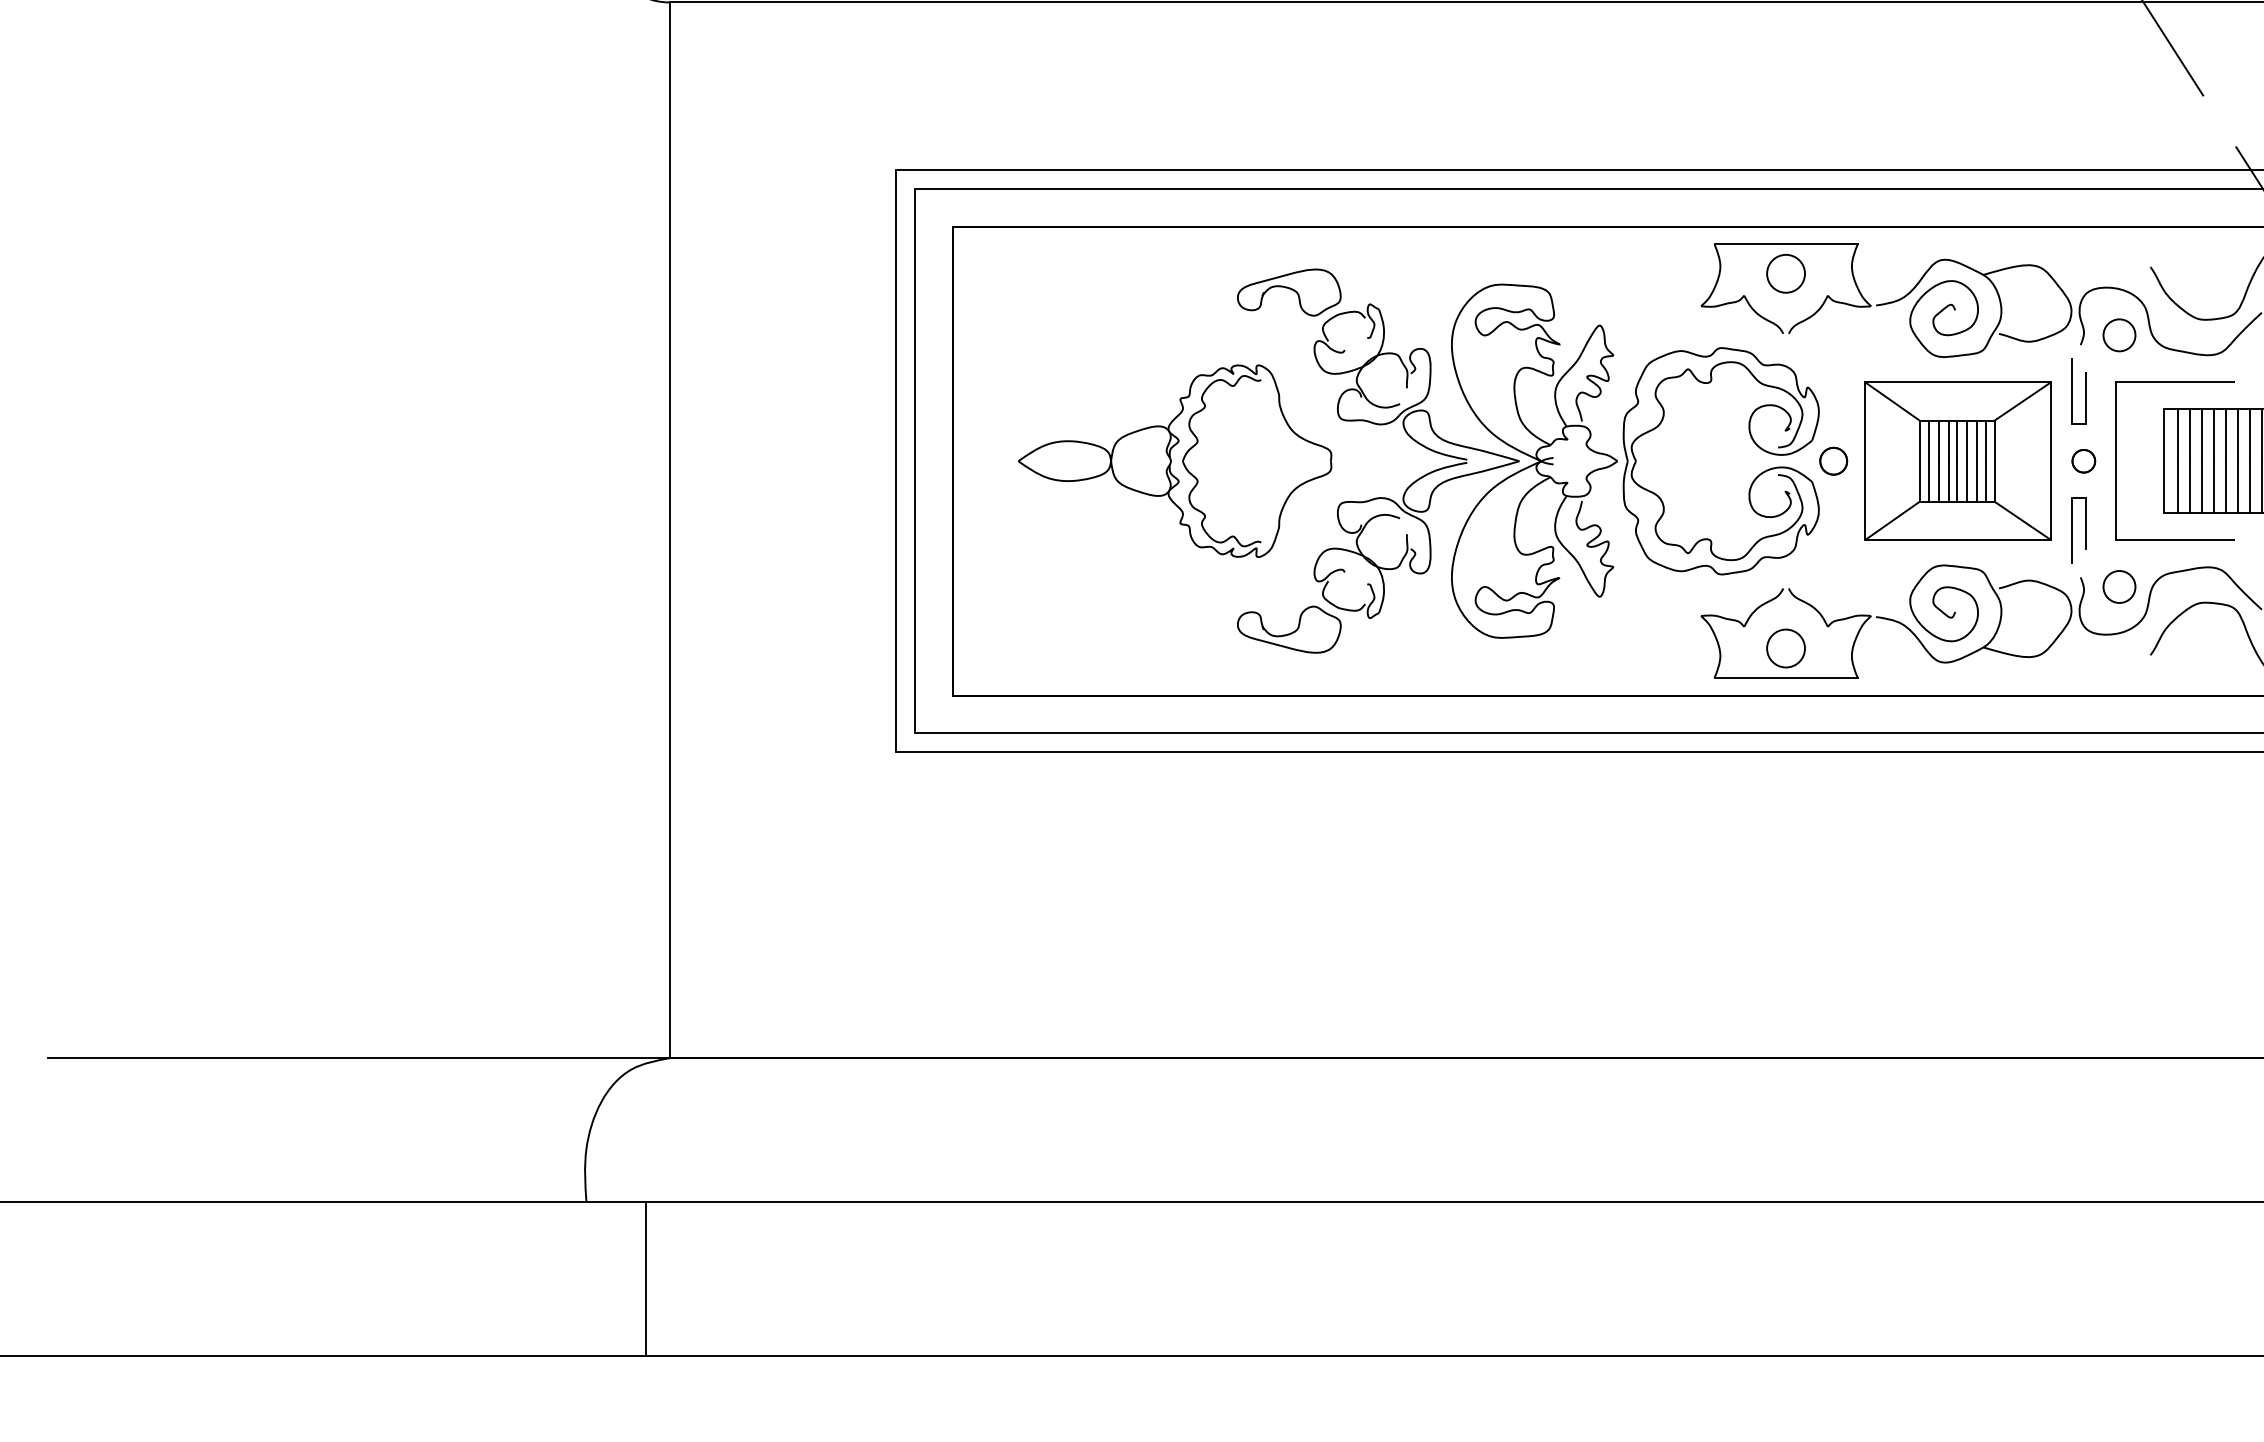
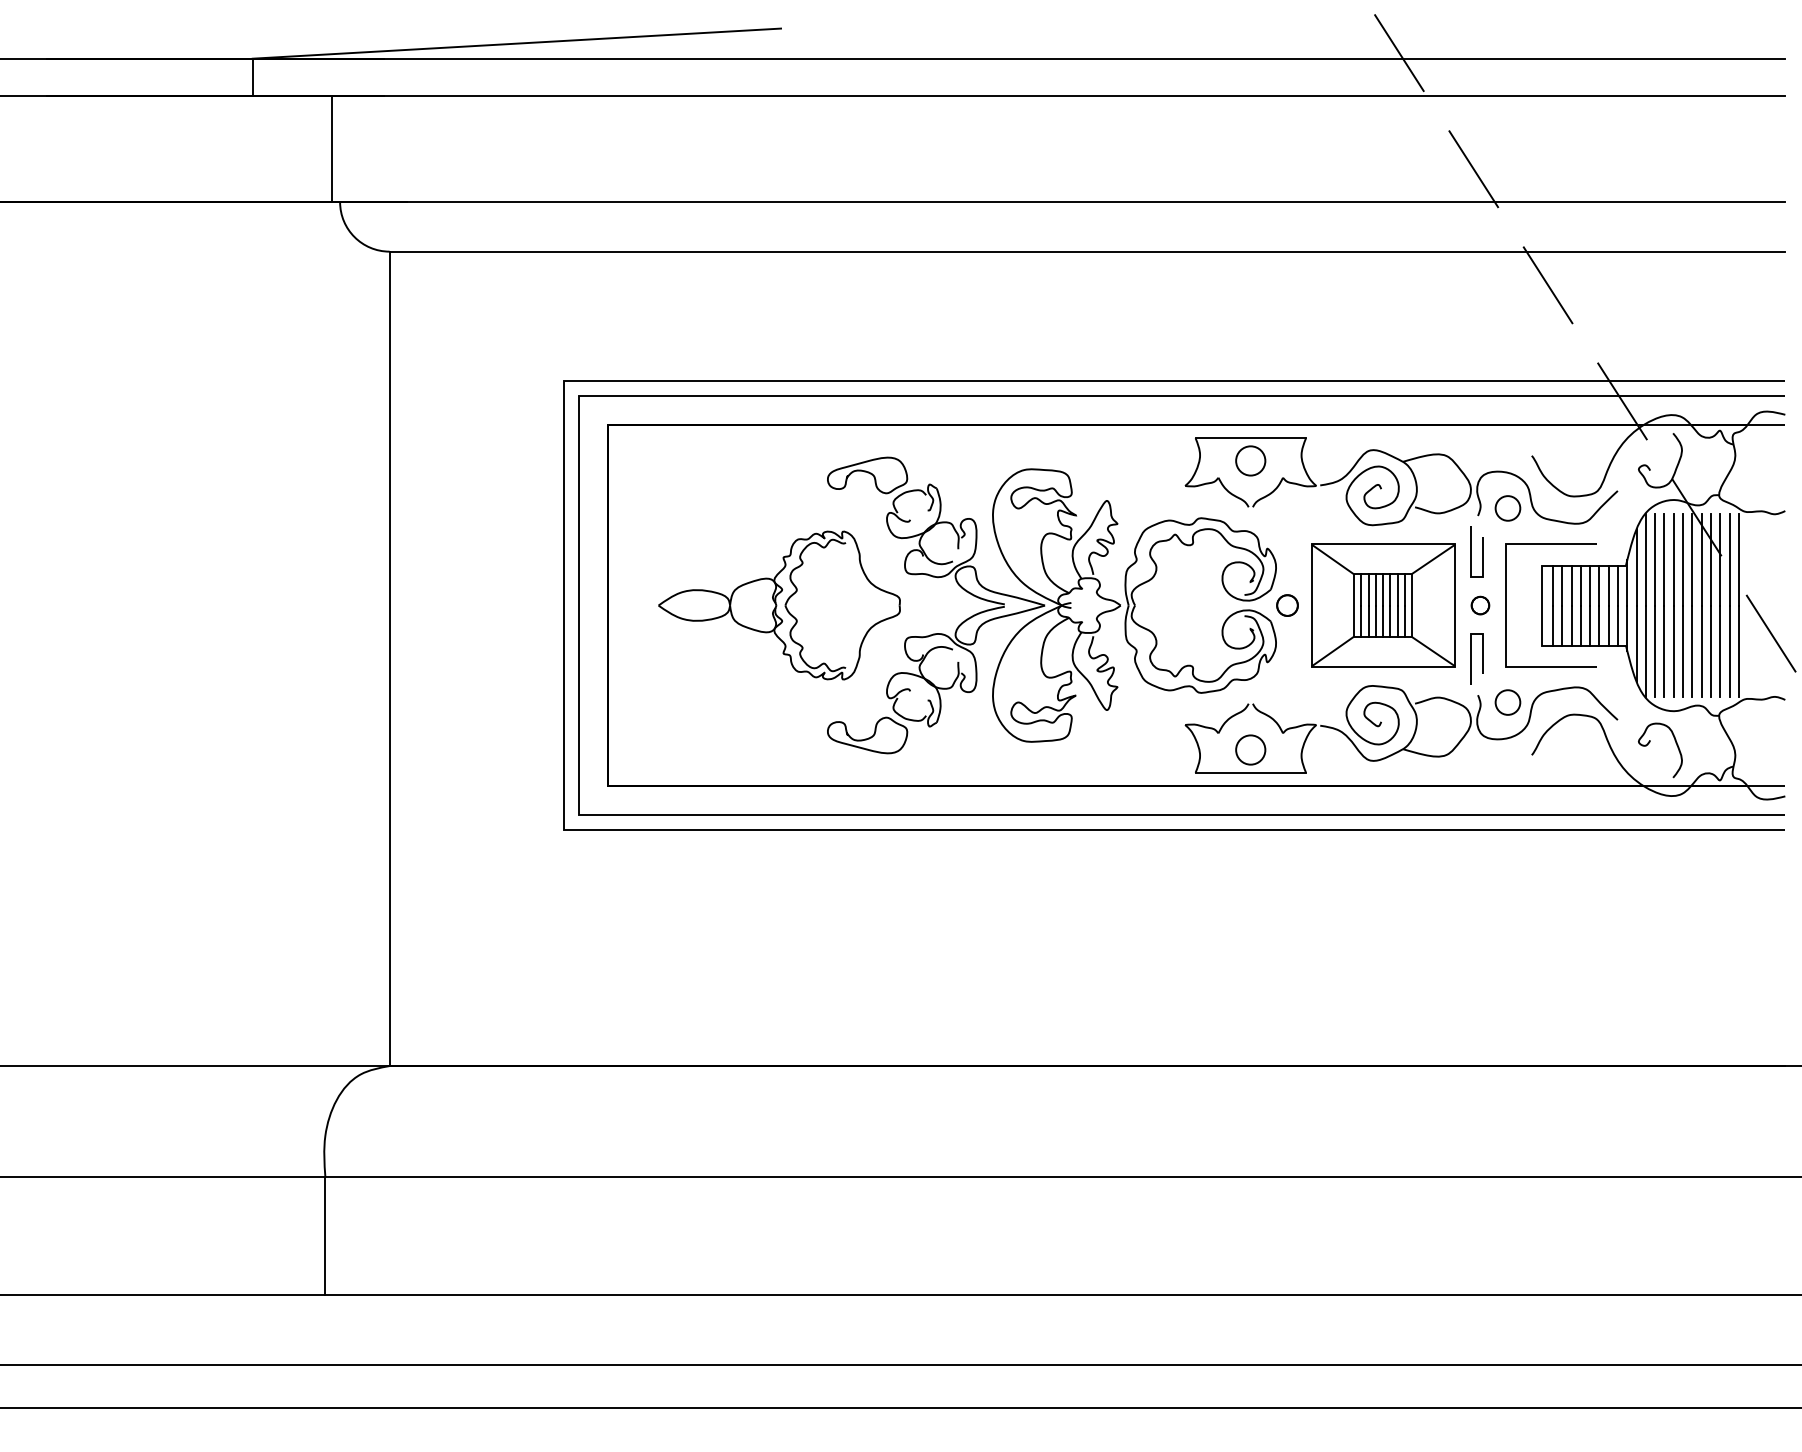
line: (646, 1279) -> (325, 1236), moved

